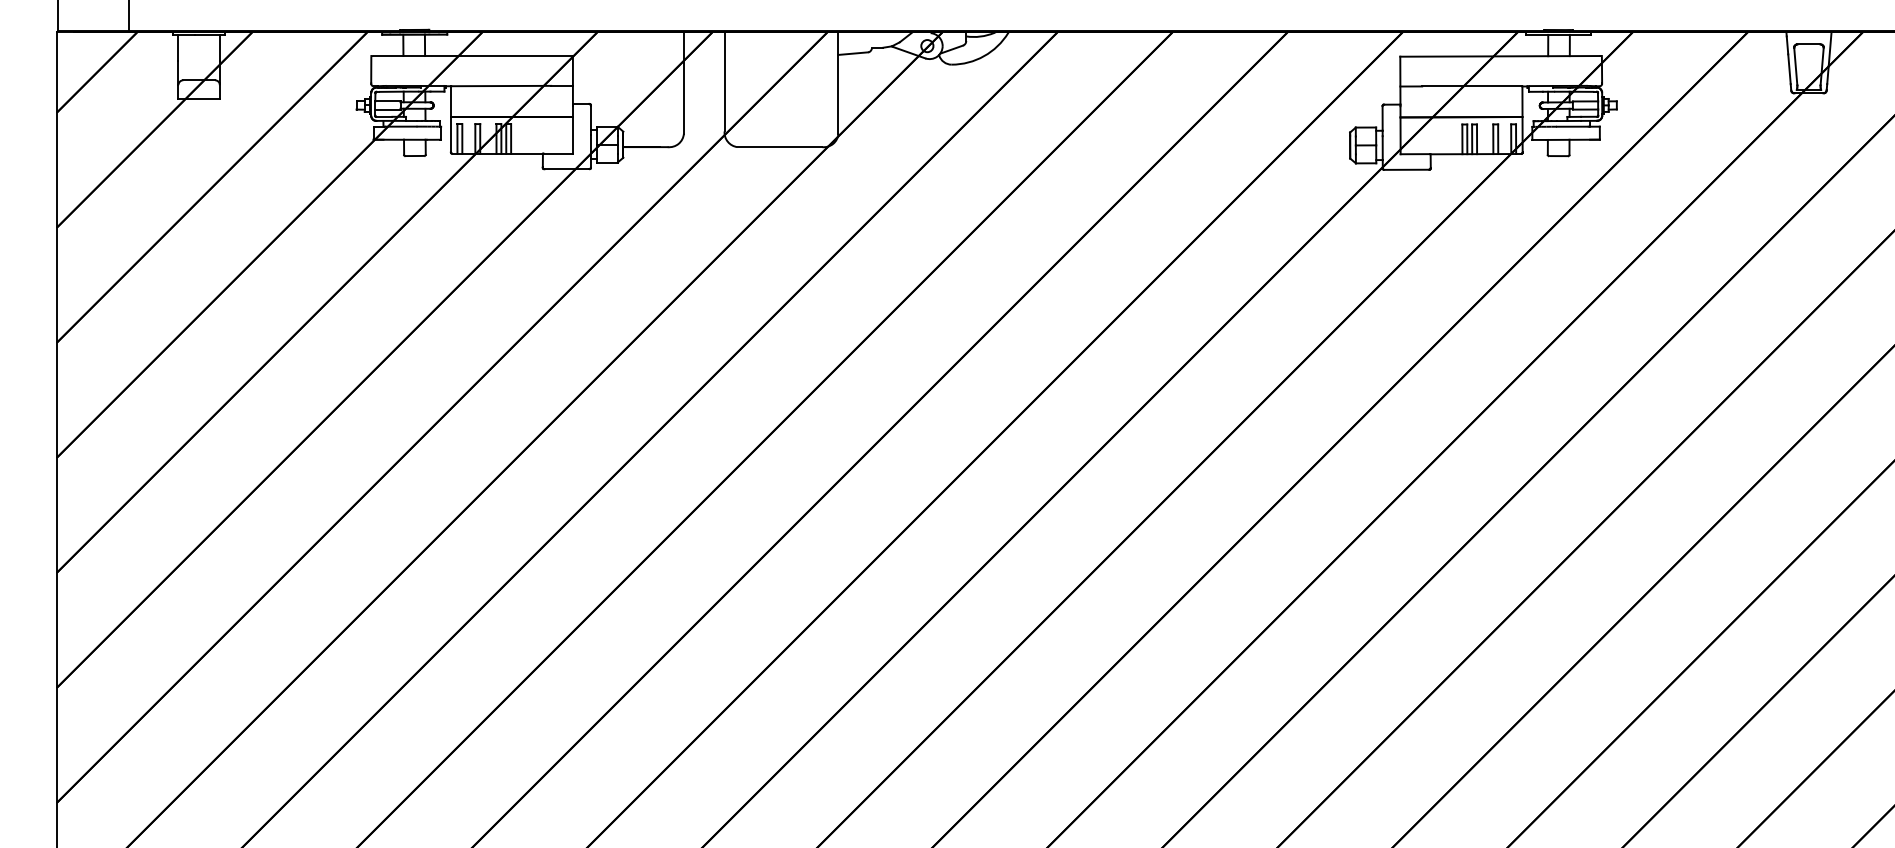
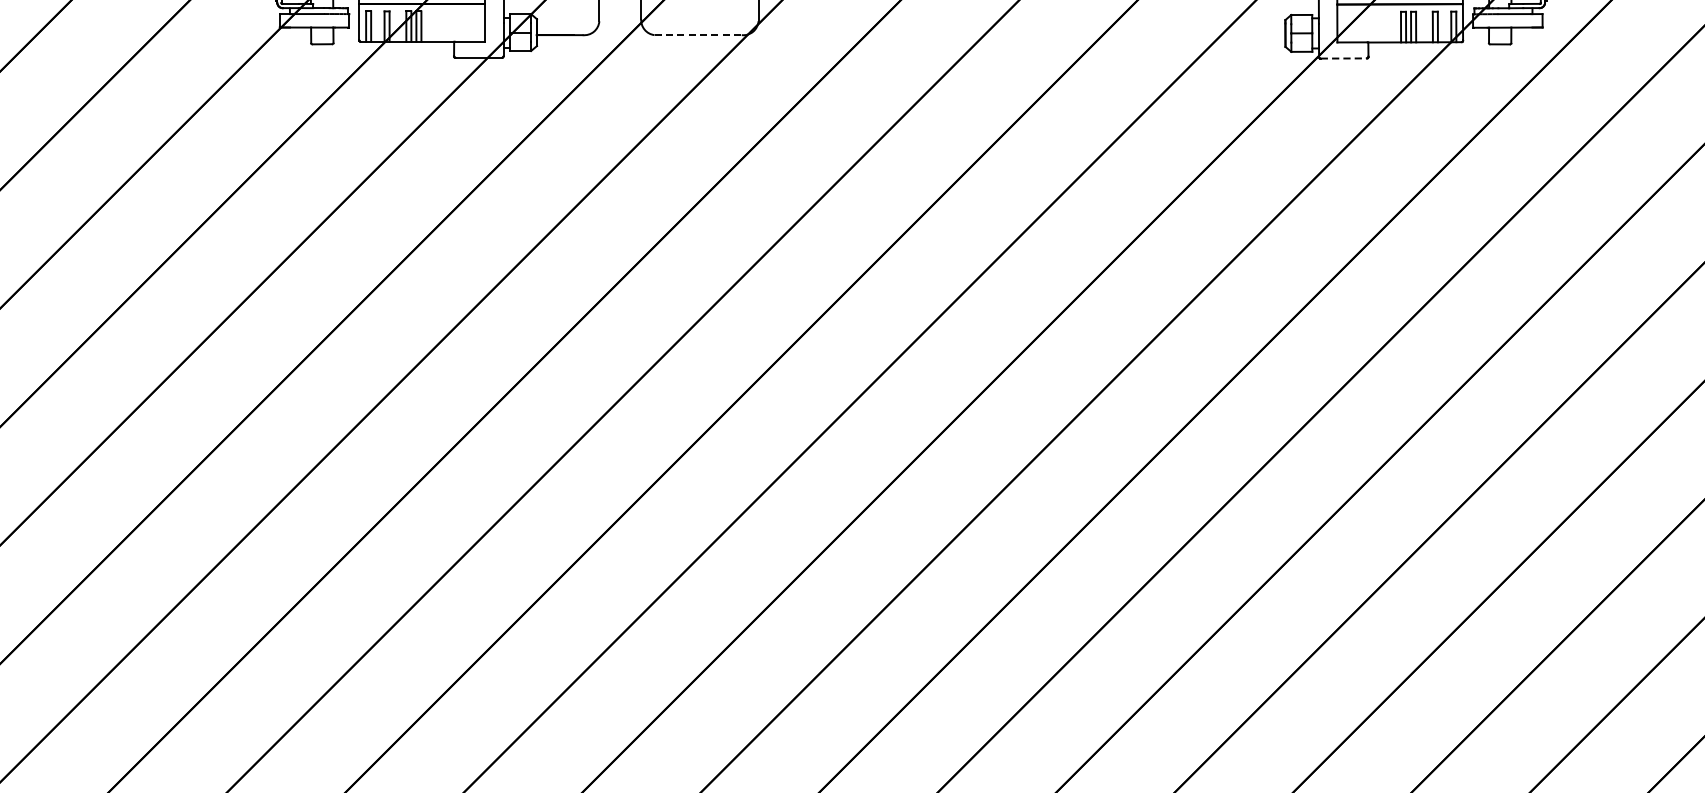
line: (780, 147) -> (698, 35), solid -> dashed
line: (1407, 169) -> (1344, 58), solid -> dashed

